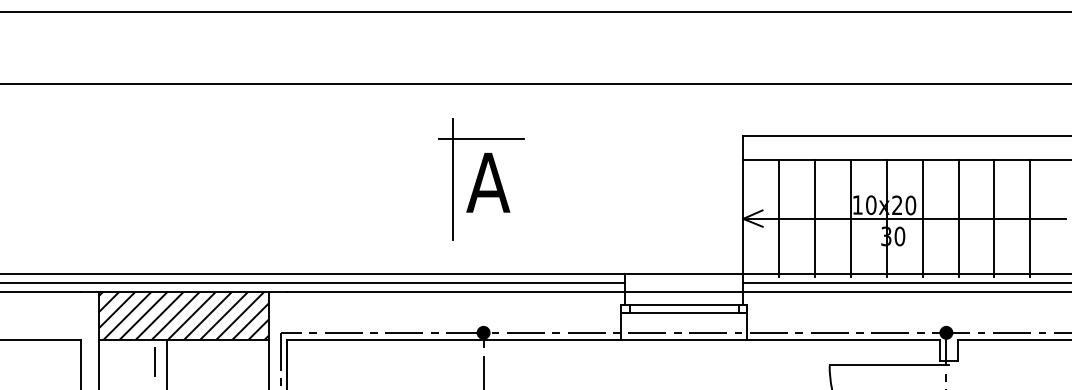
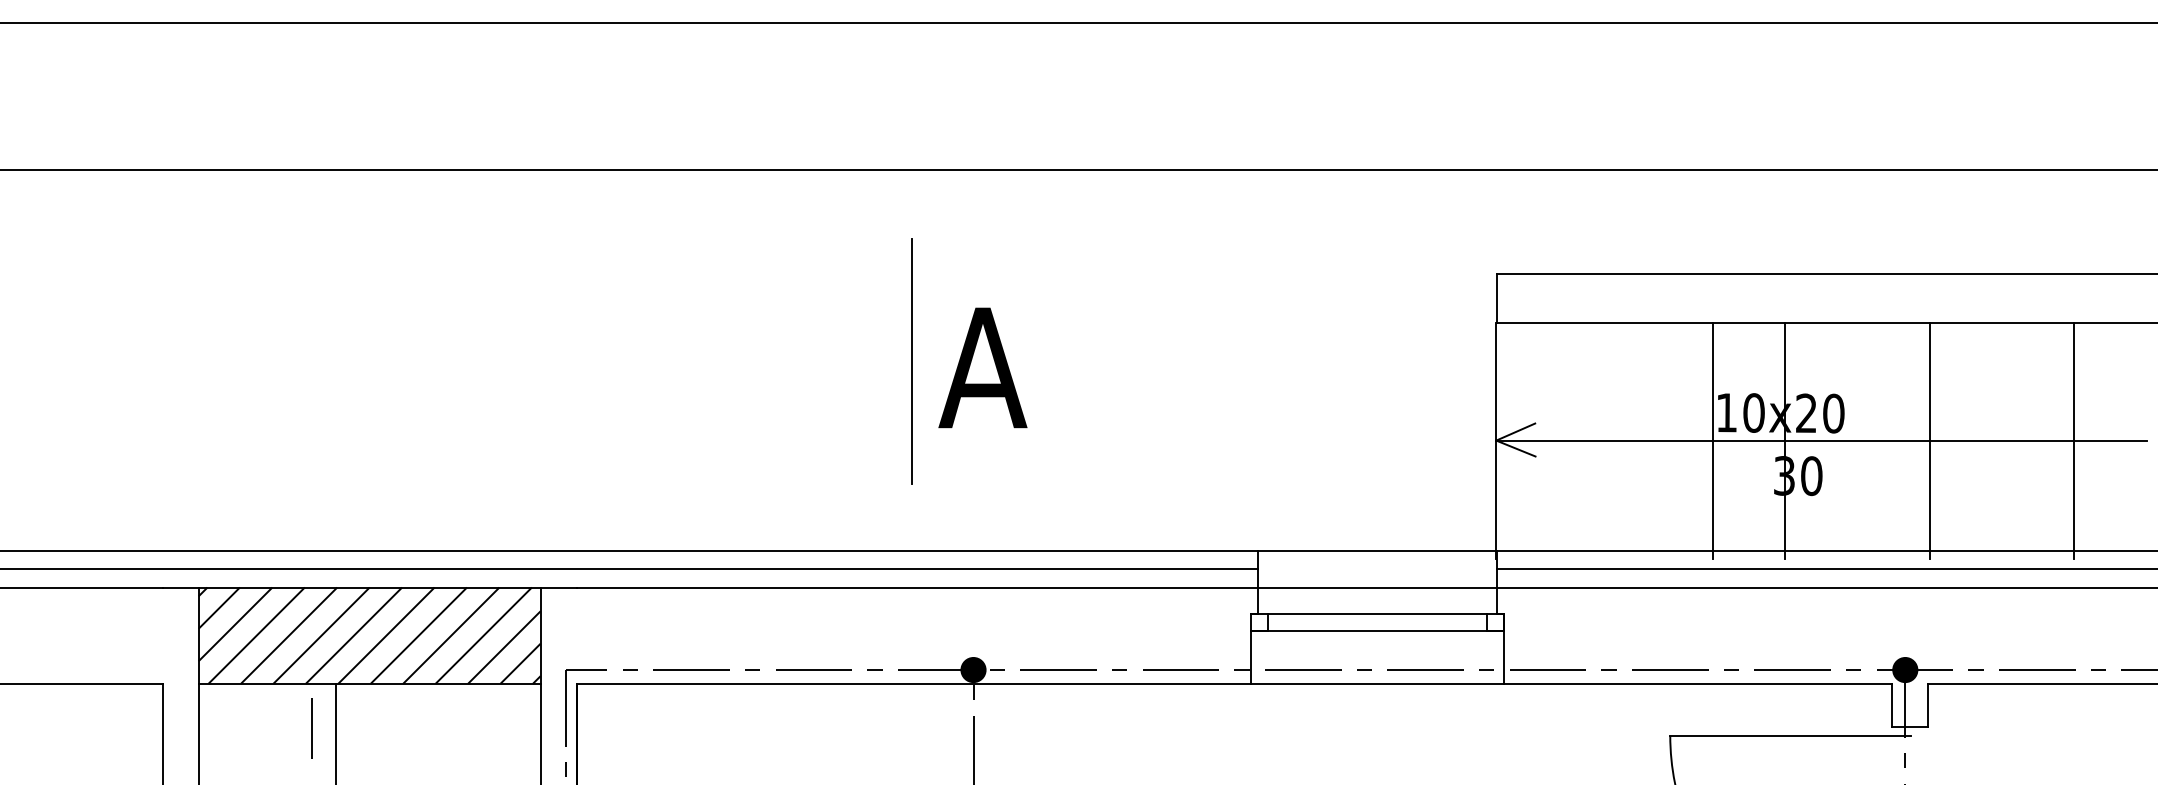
line: (481, 139) -> (969, 280), removed
line: (779, 218) -> (1569, 439), removed
line: (815, 218) -> (1641, 439), removed
line: (922, 218) -> (1857, 439), removed
line: (994, 218) -> (2002, 439), removed

